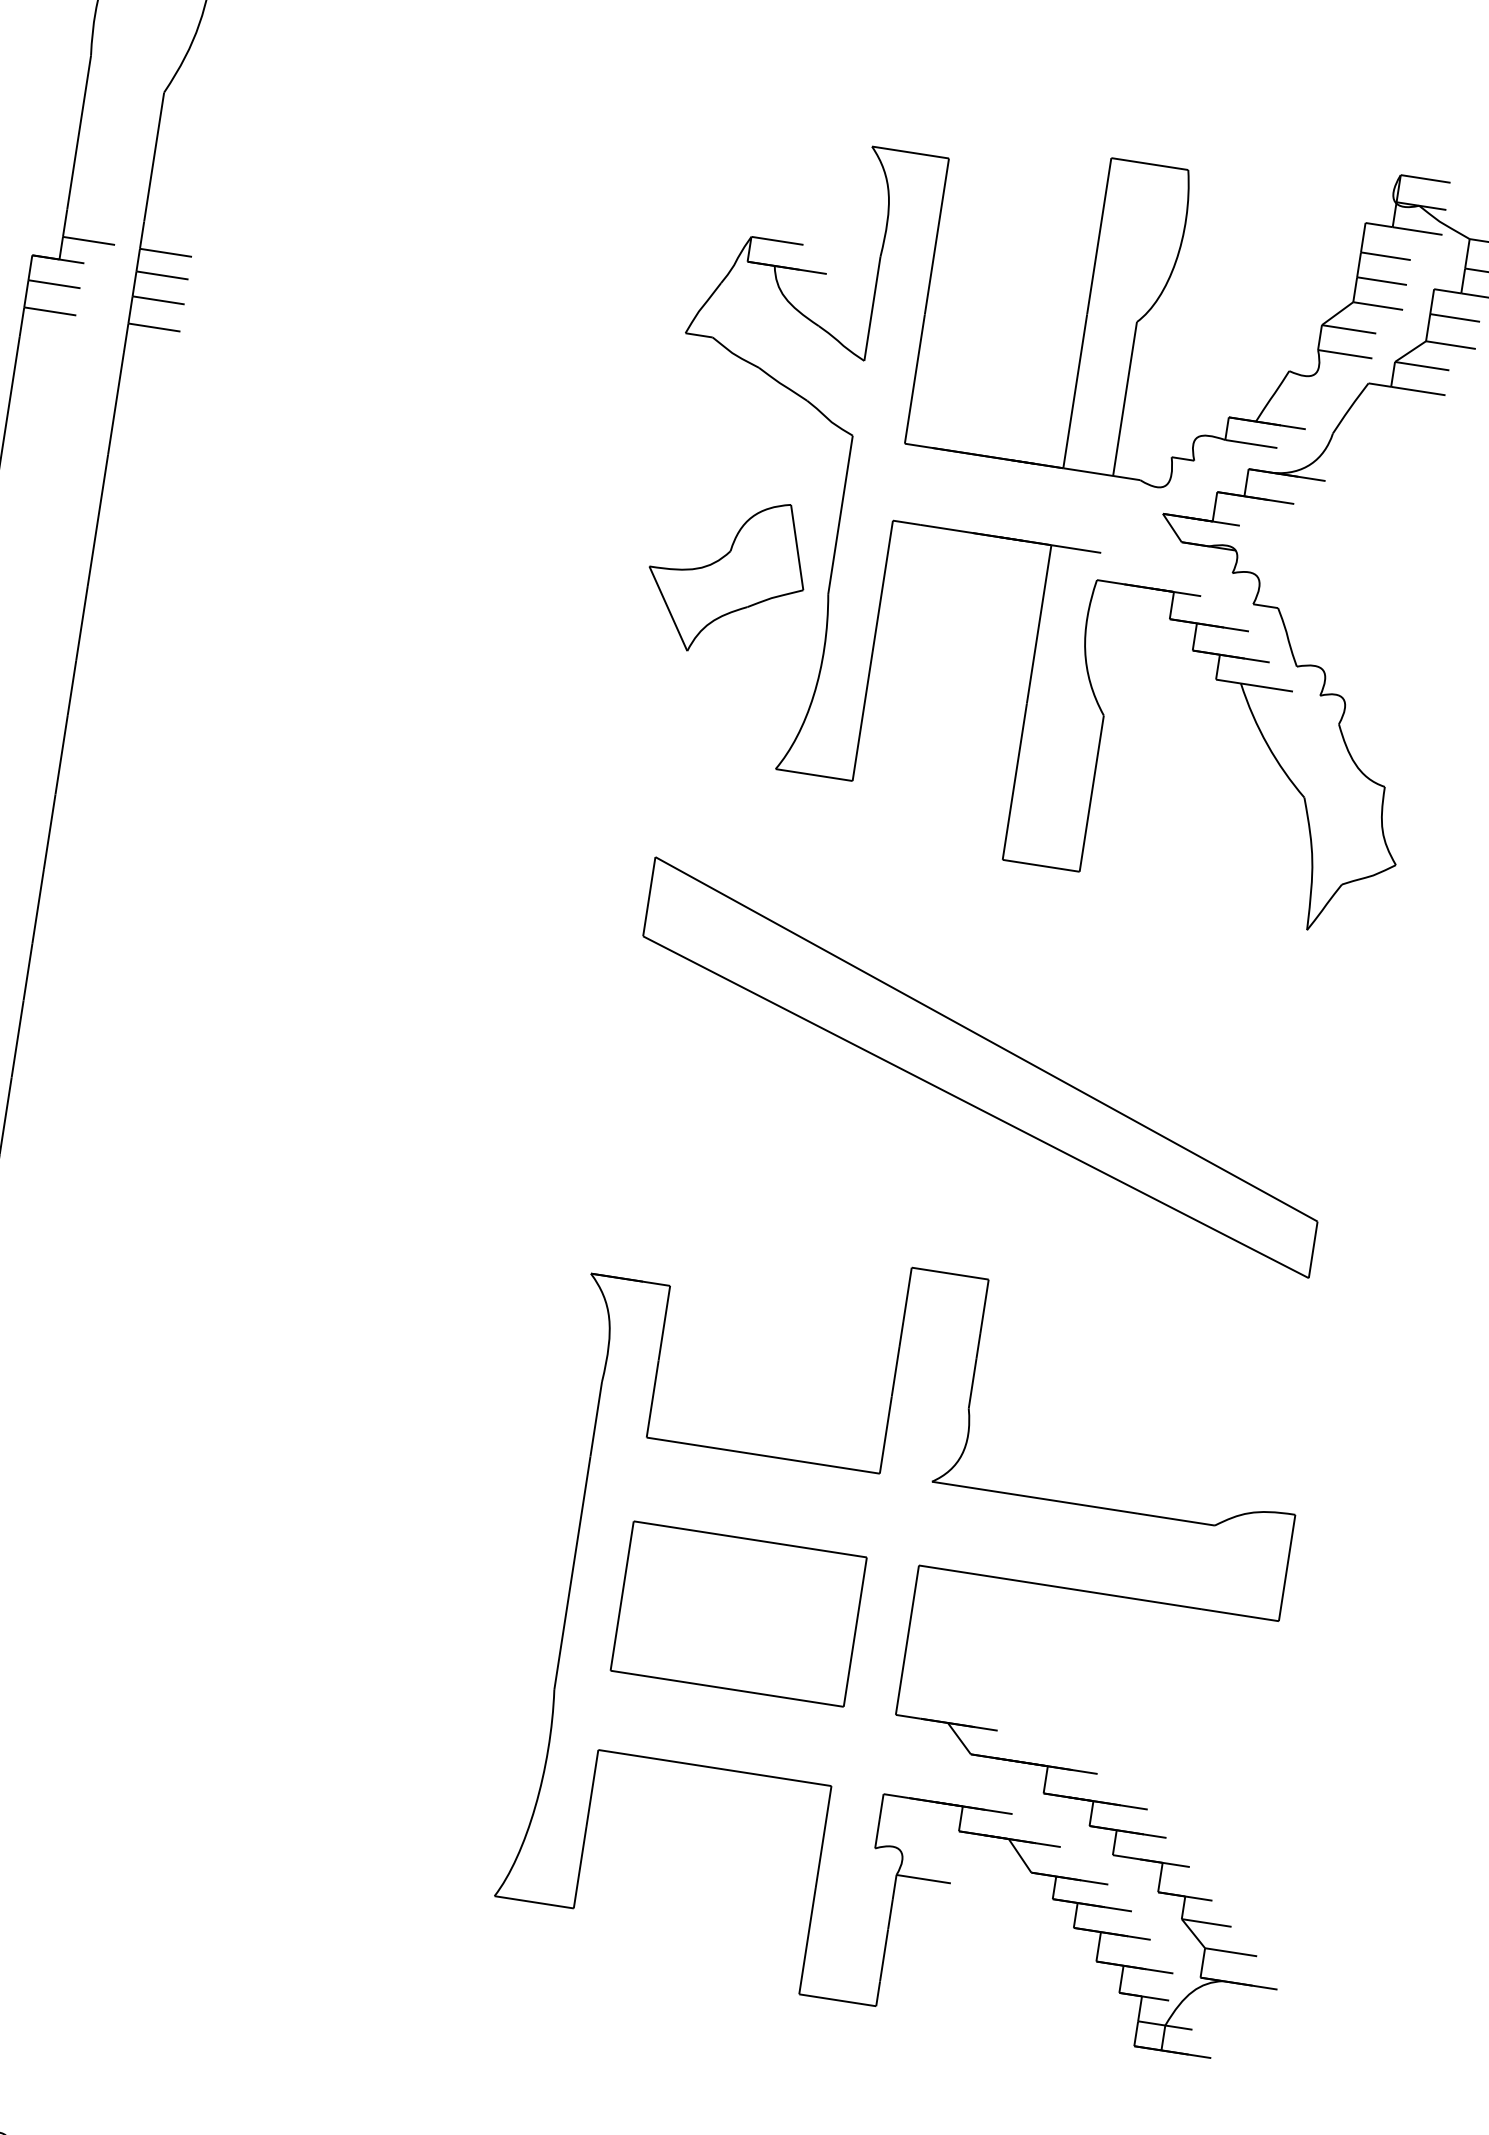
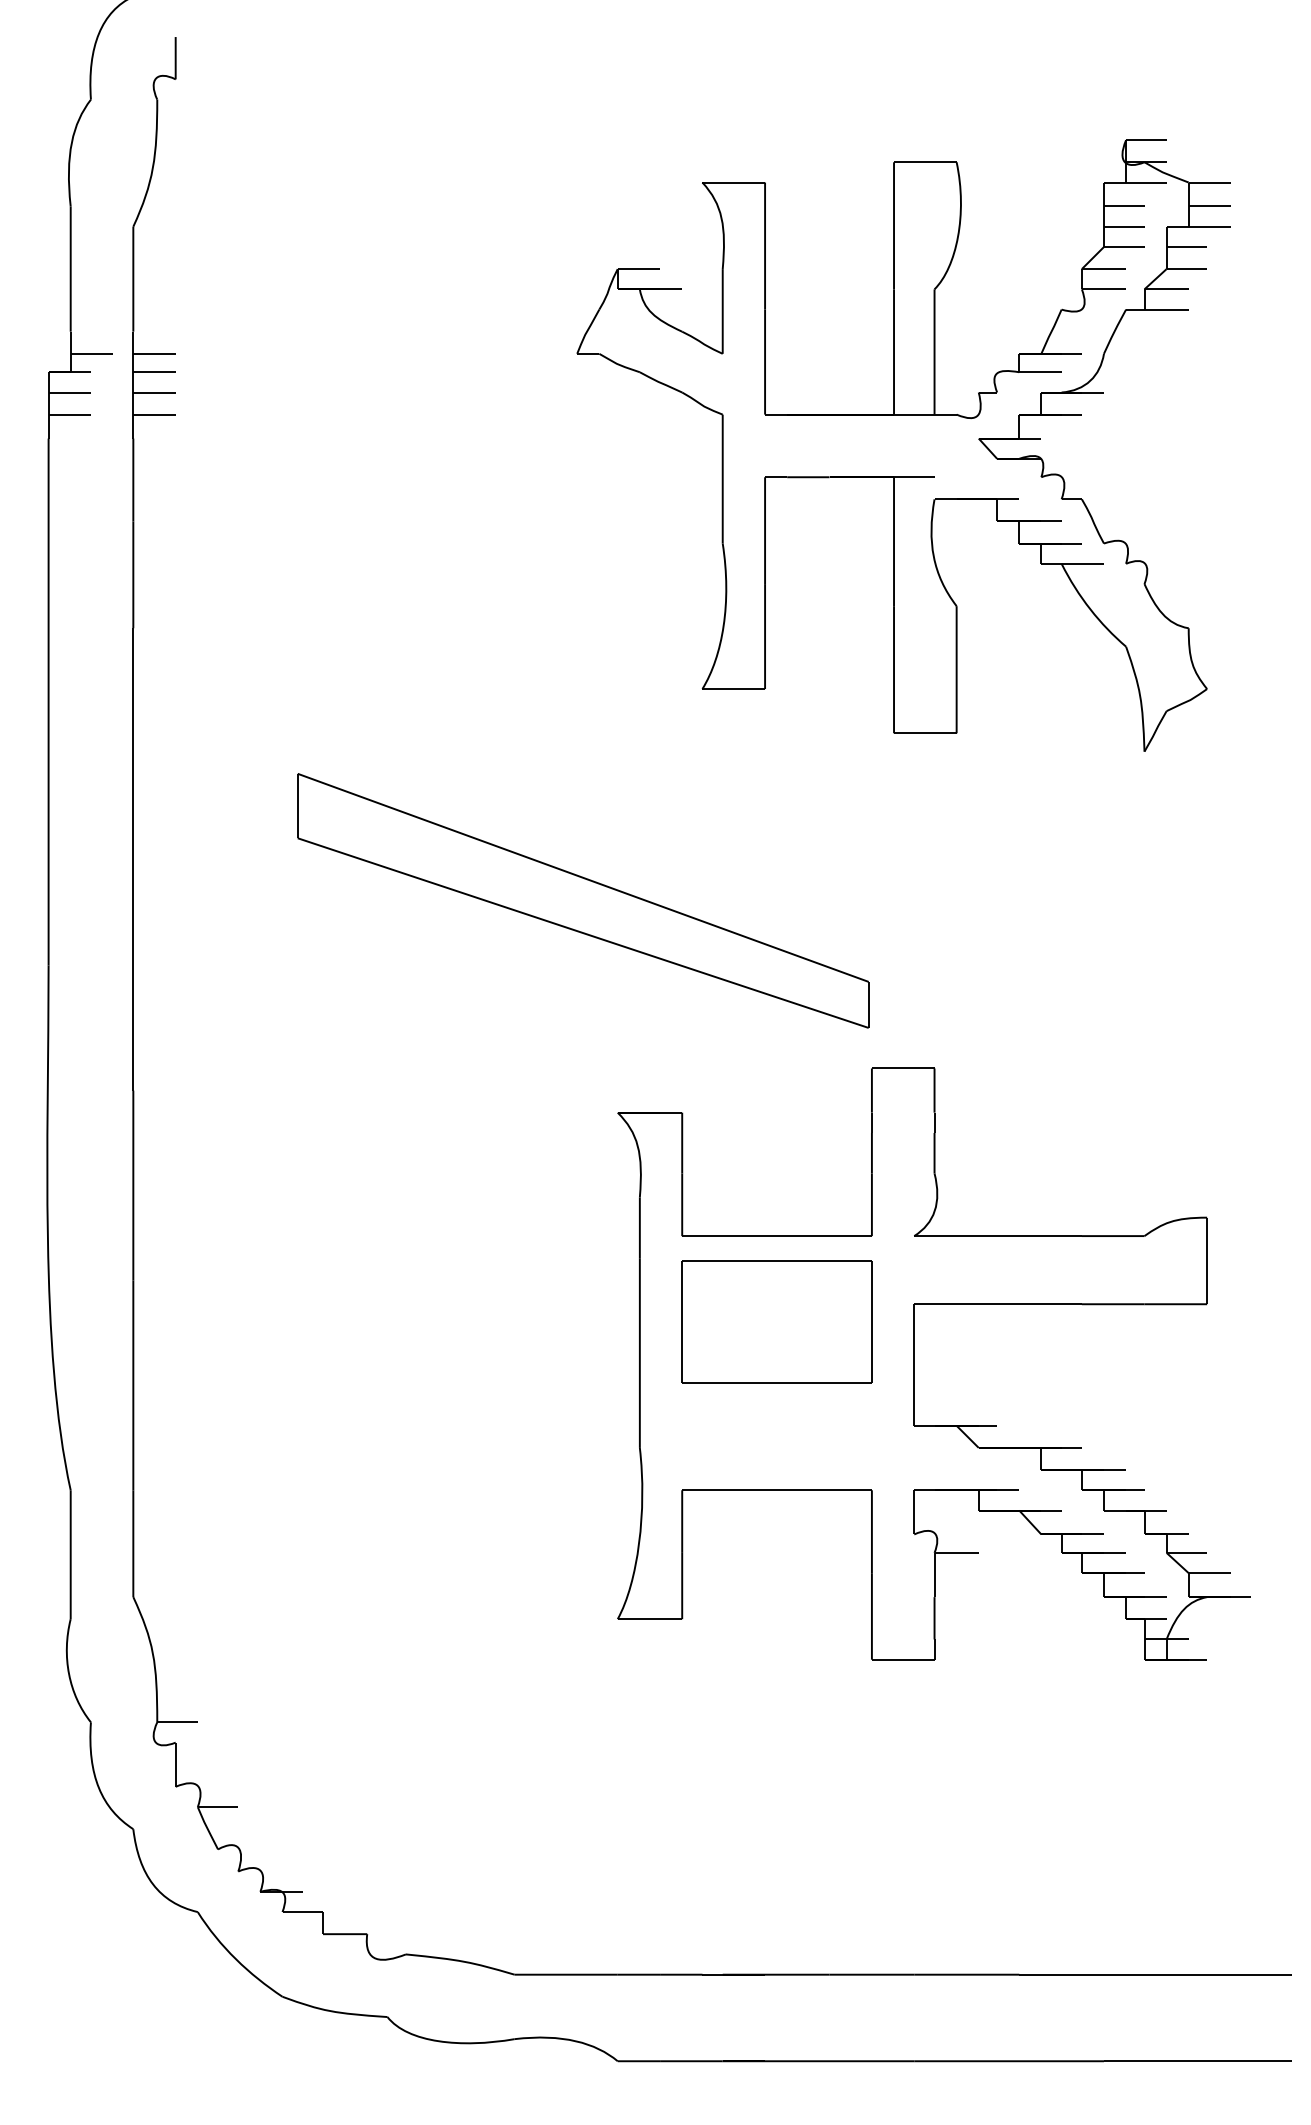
part: (726, 575) -> (639, 541), removed
part: (982, 1067) -> (583, 900), moved
part: (738, 1613) -> (776, 1321), moved

